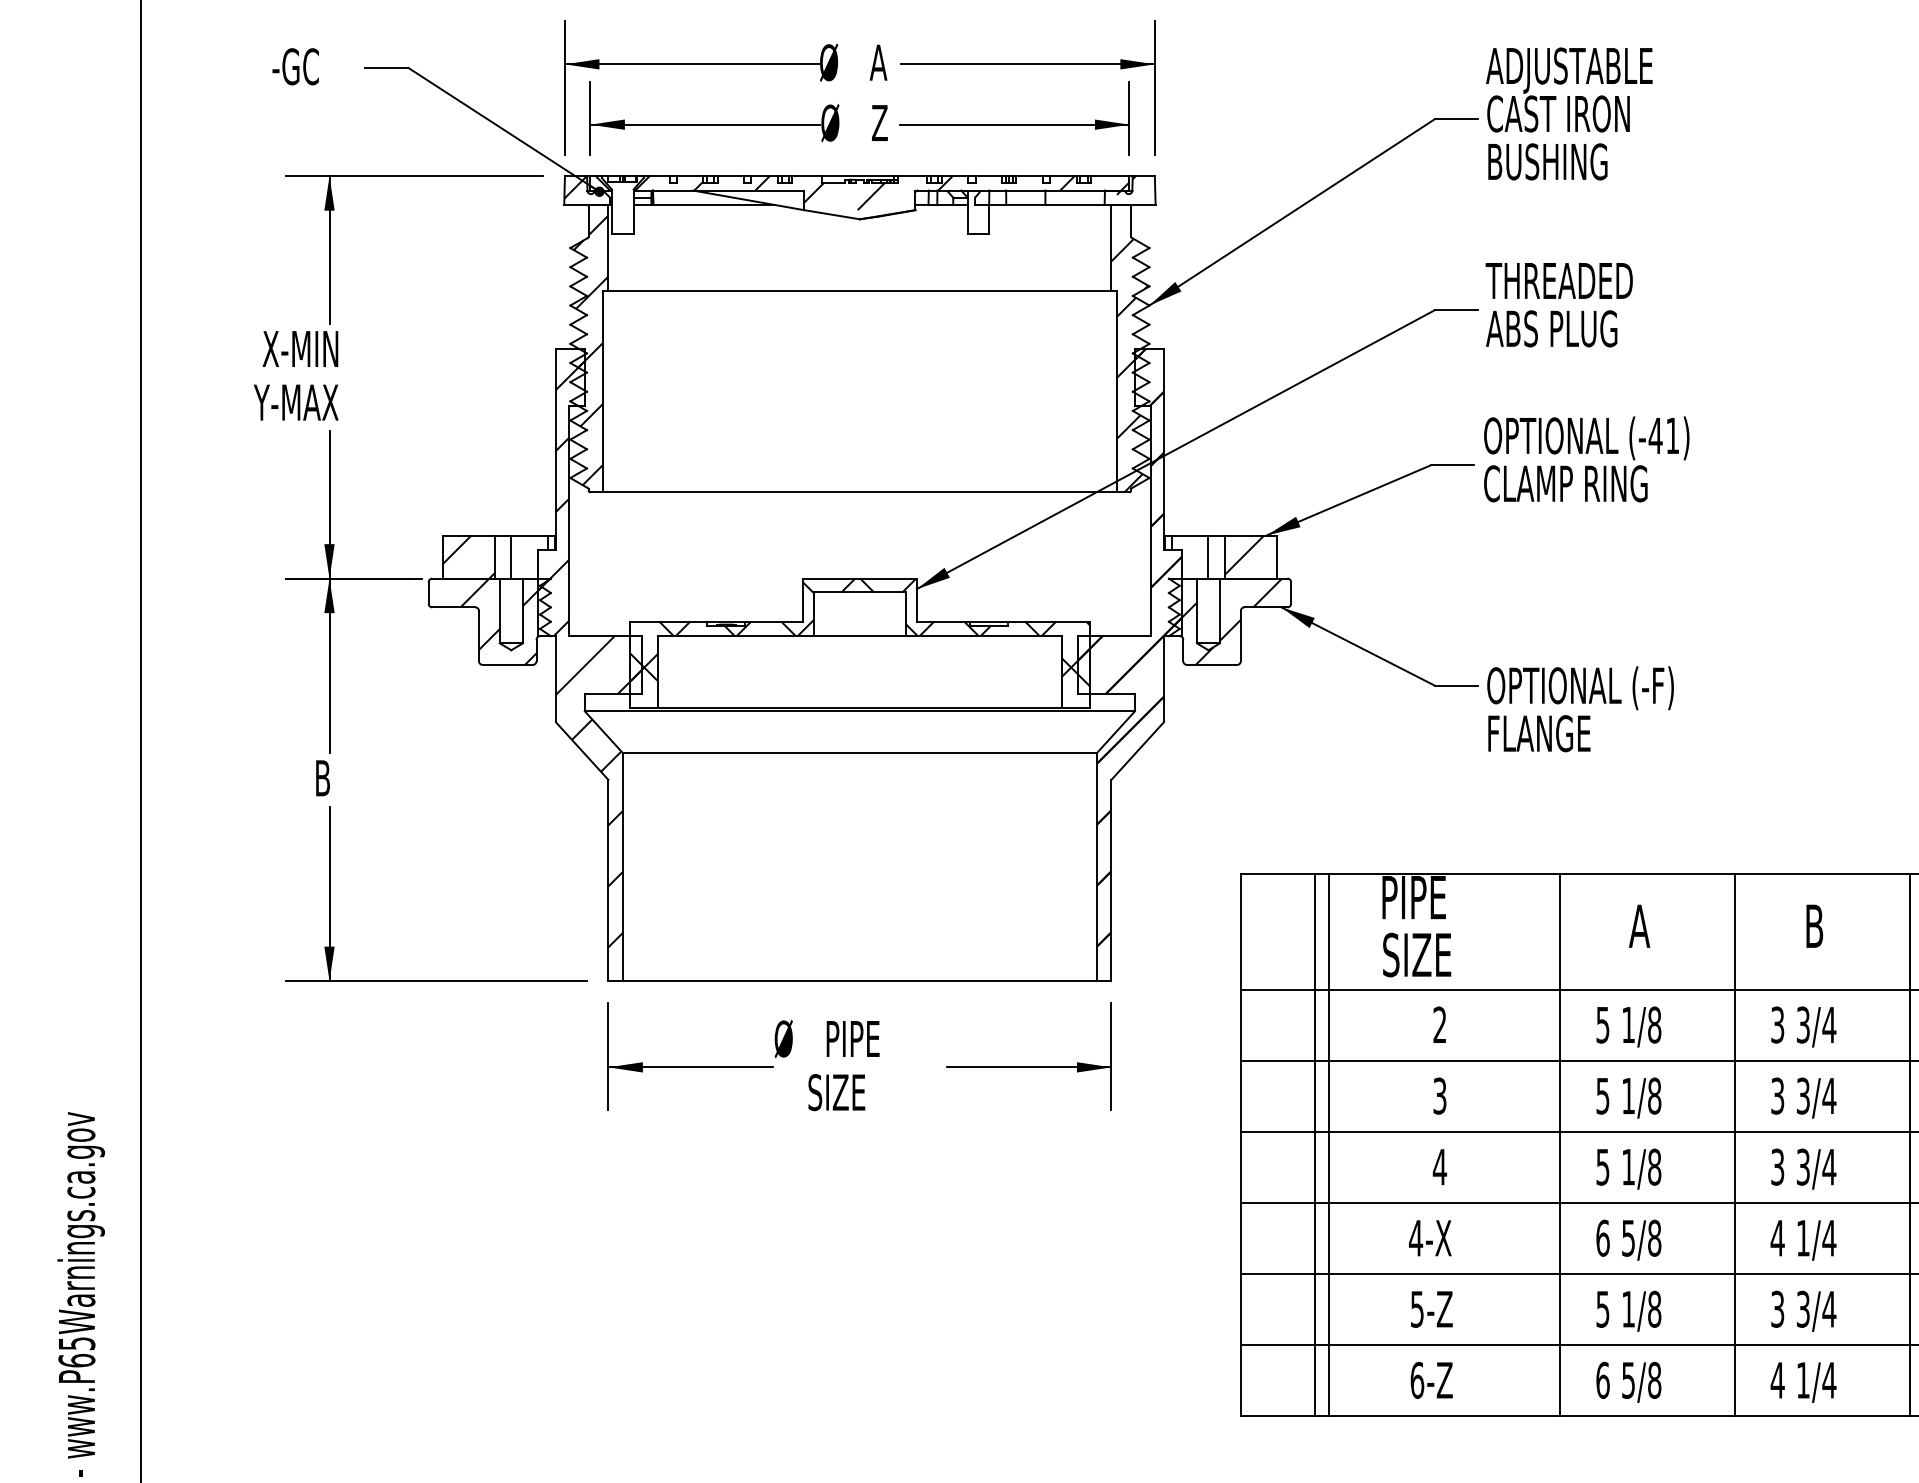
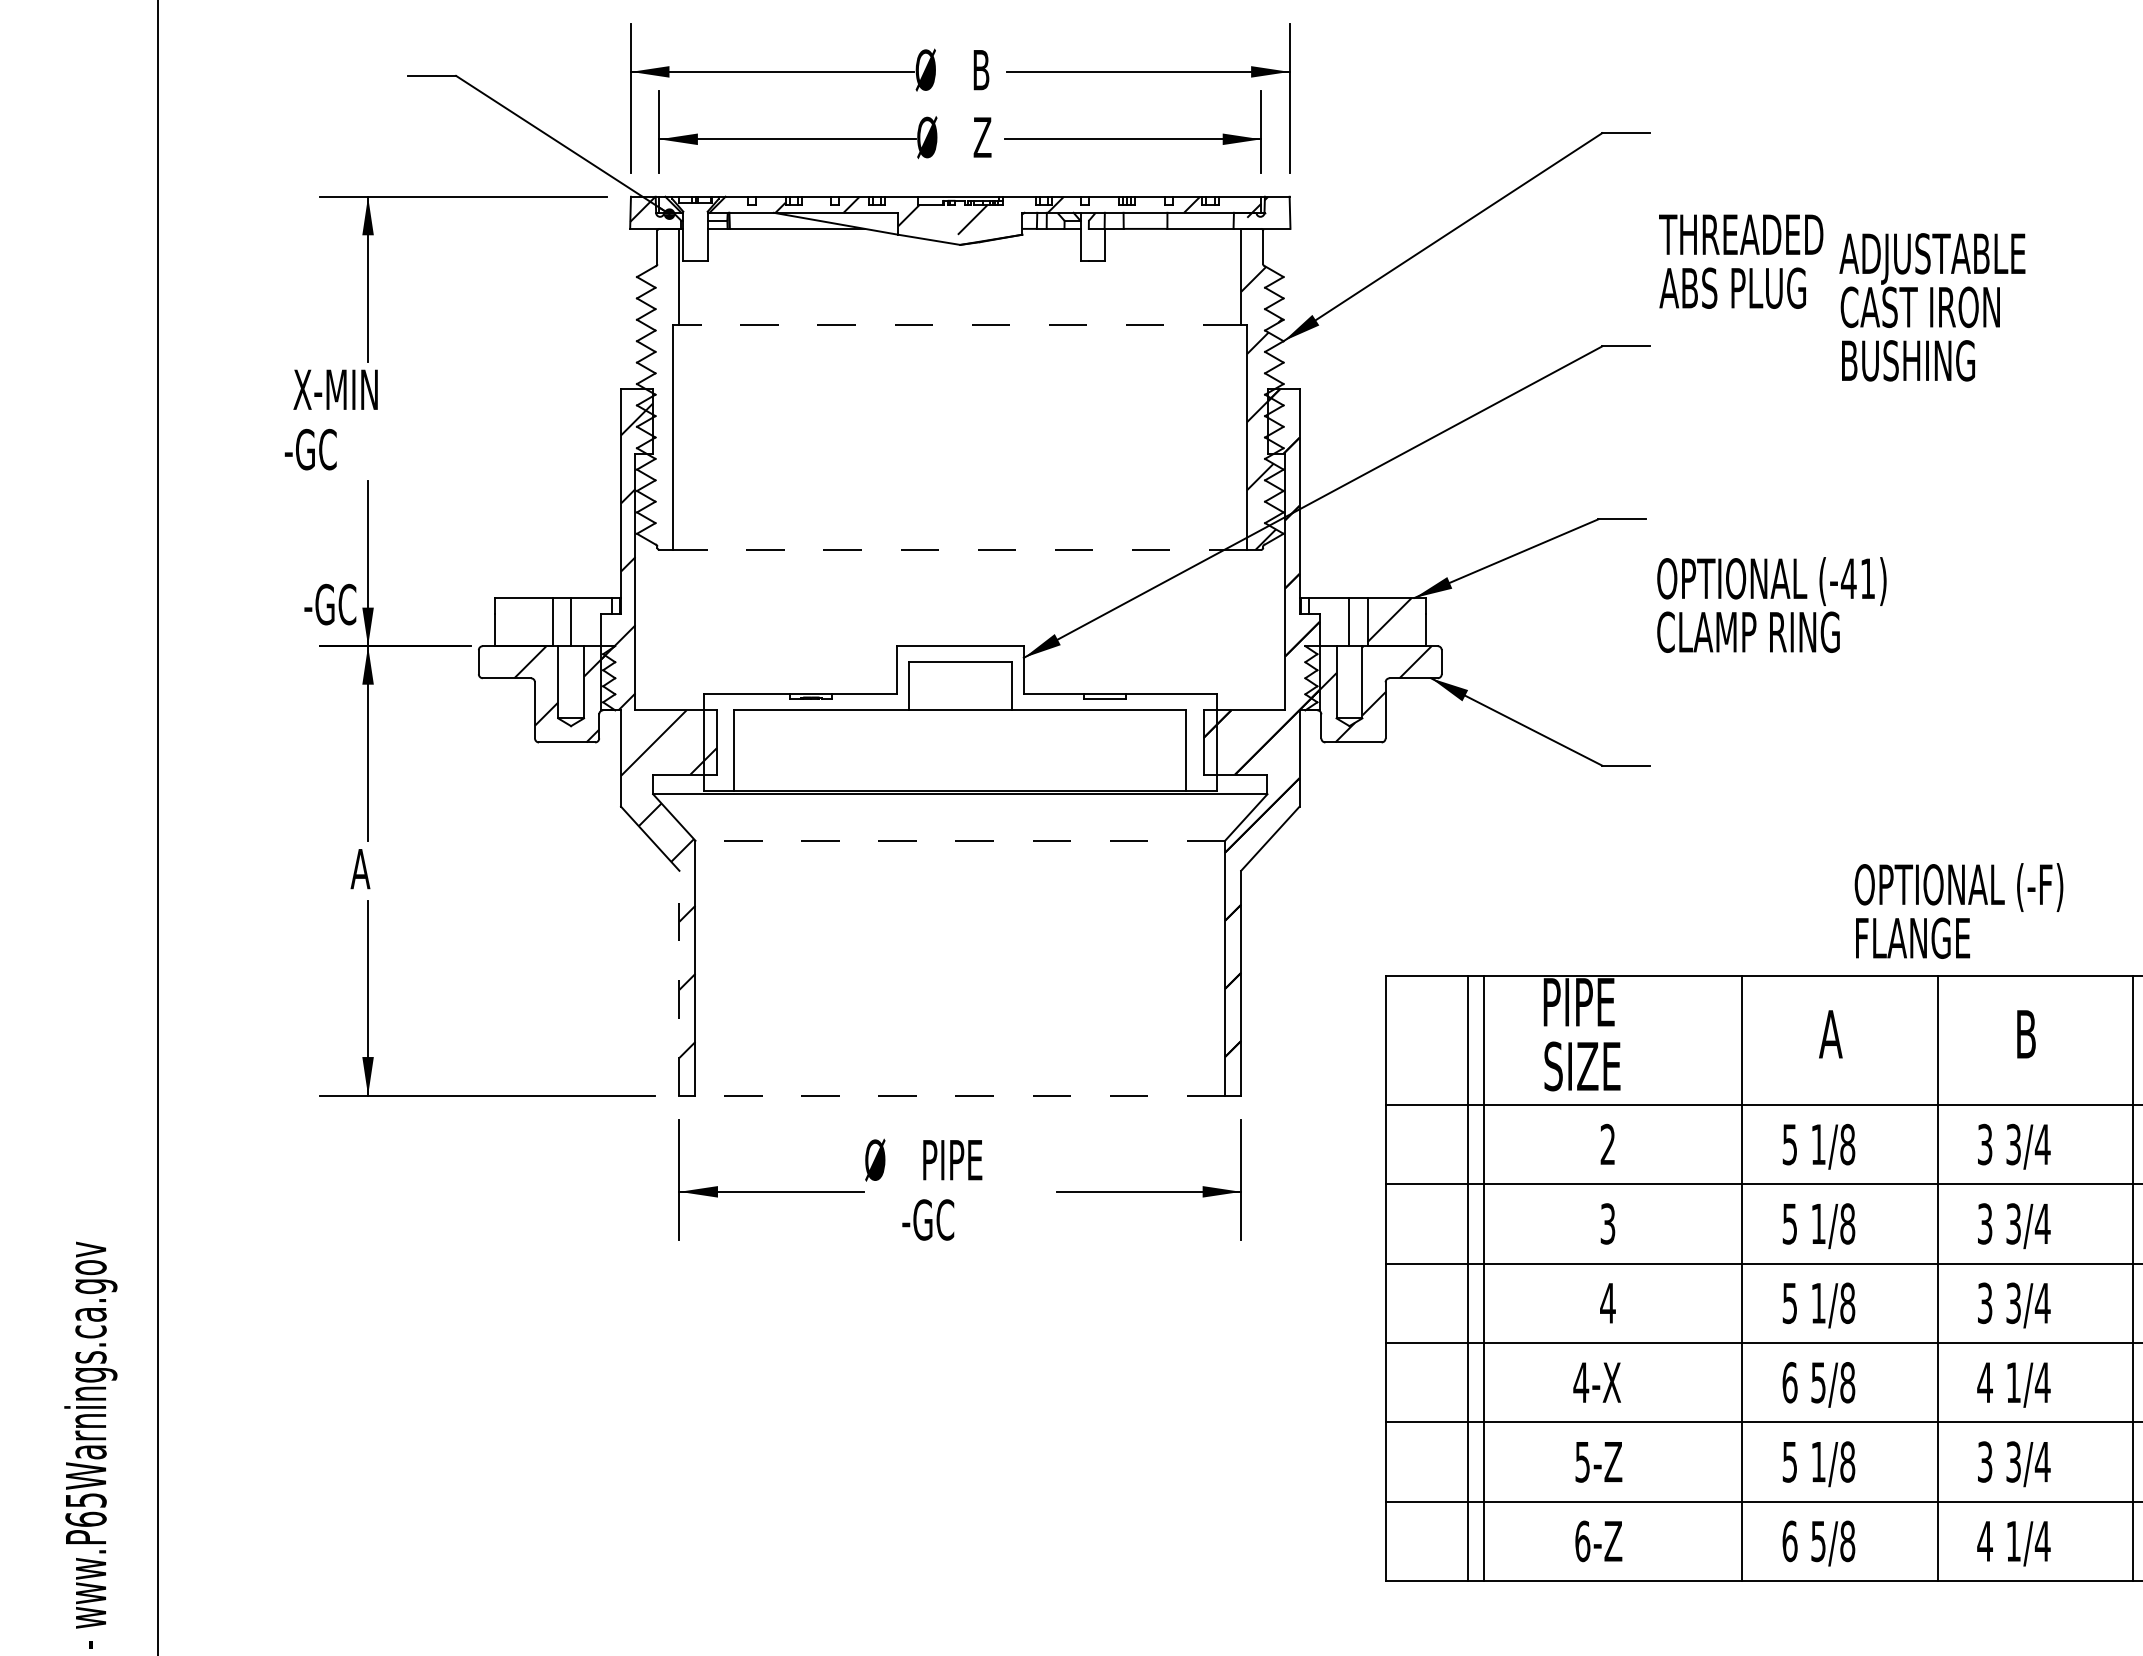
text: (878, 63) -> (980, 70), A -> B
text: (295, 66) -> (330, 604), moved
text: (1569, 114) -> (1932, 307), moved
line: (860, 291) -> (960, 325), solid -> dashed
text: (1559, 304) -> (1741, 261), moved
hatch: (590, 349) -> (659, 390), removed
text: (295, 402) -> (330, 449), Y-MAX -> -GC
text: (1586, 458) -> (1771, 604), moved
line: (860, 492) -> (960, 549), solid -> dashed
hatch: (468, 557) -> (523, 622), removed
hatch: (860, 632) -> (960, 706), removed
text: (1580, 708) -> (1958, 910), moved
line: (860, 752) -> (960, 840), solid -> dashed
text: (322, 778) -> (360, 869), B -> A
line: (608, 879) -> (679, 982), solid -> dashed
line: (860, 981) -> (960, 1095), solid -> dashed
text: (836, 1092) -> (934, 1219), SIZE -> -GC

